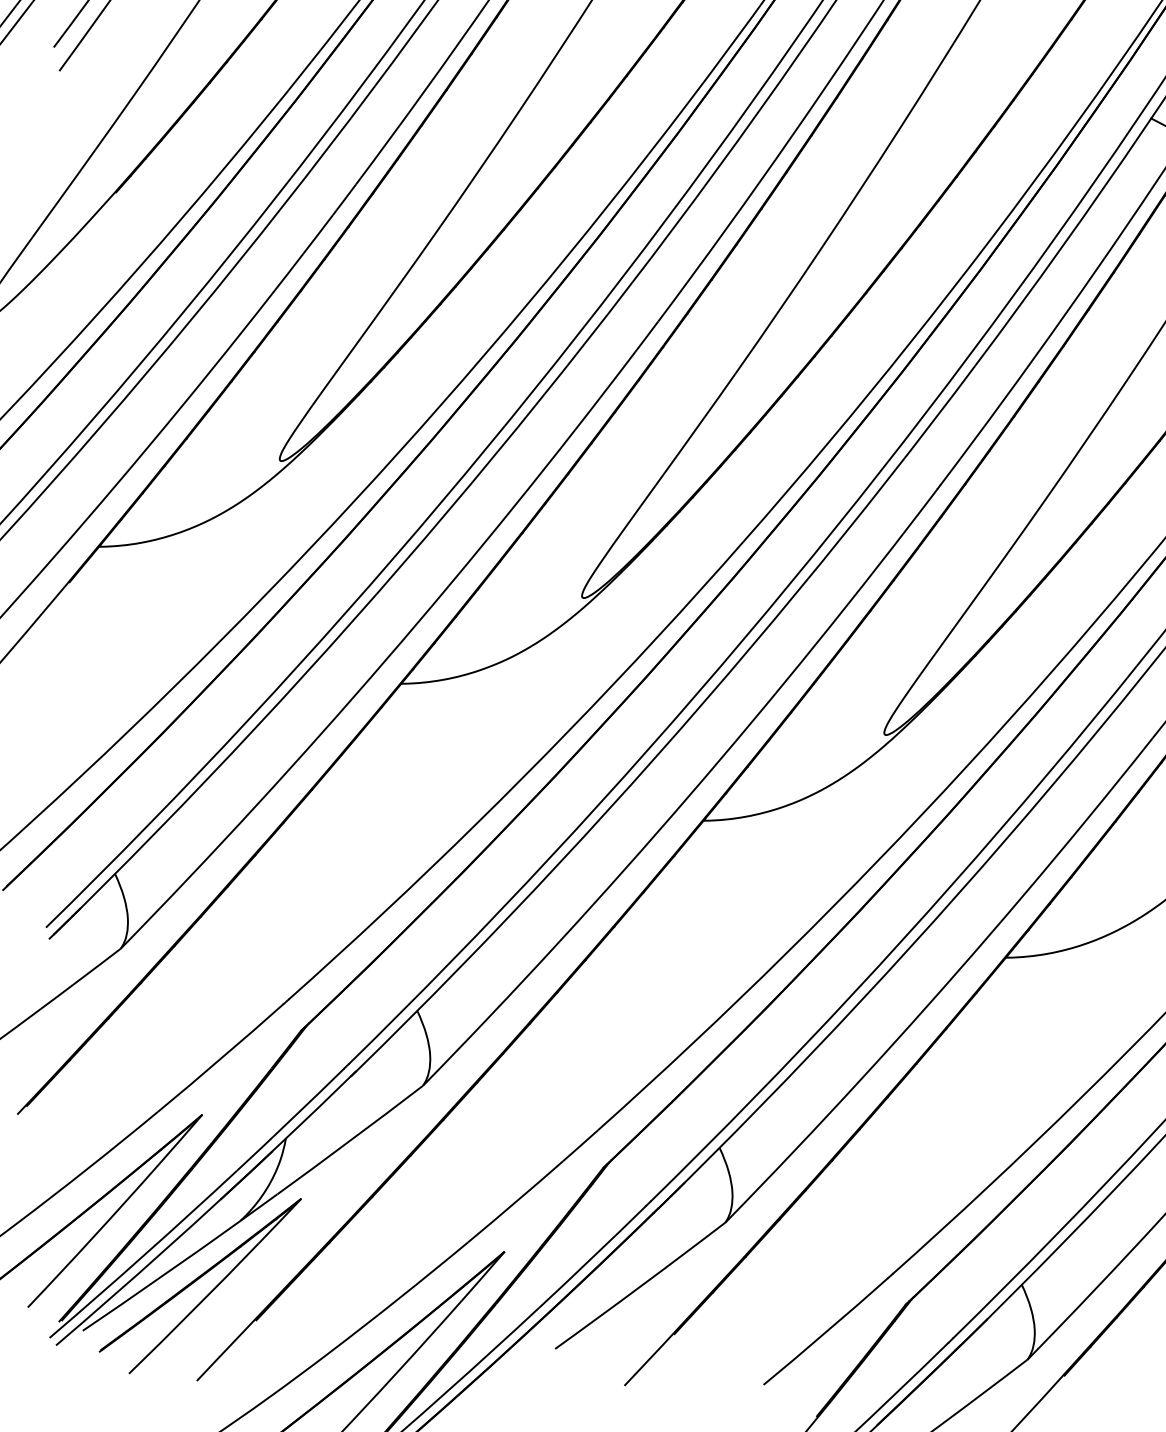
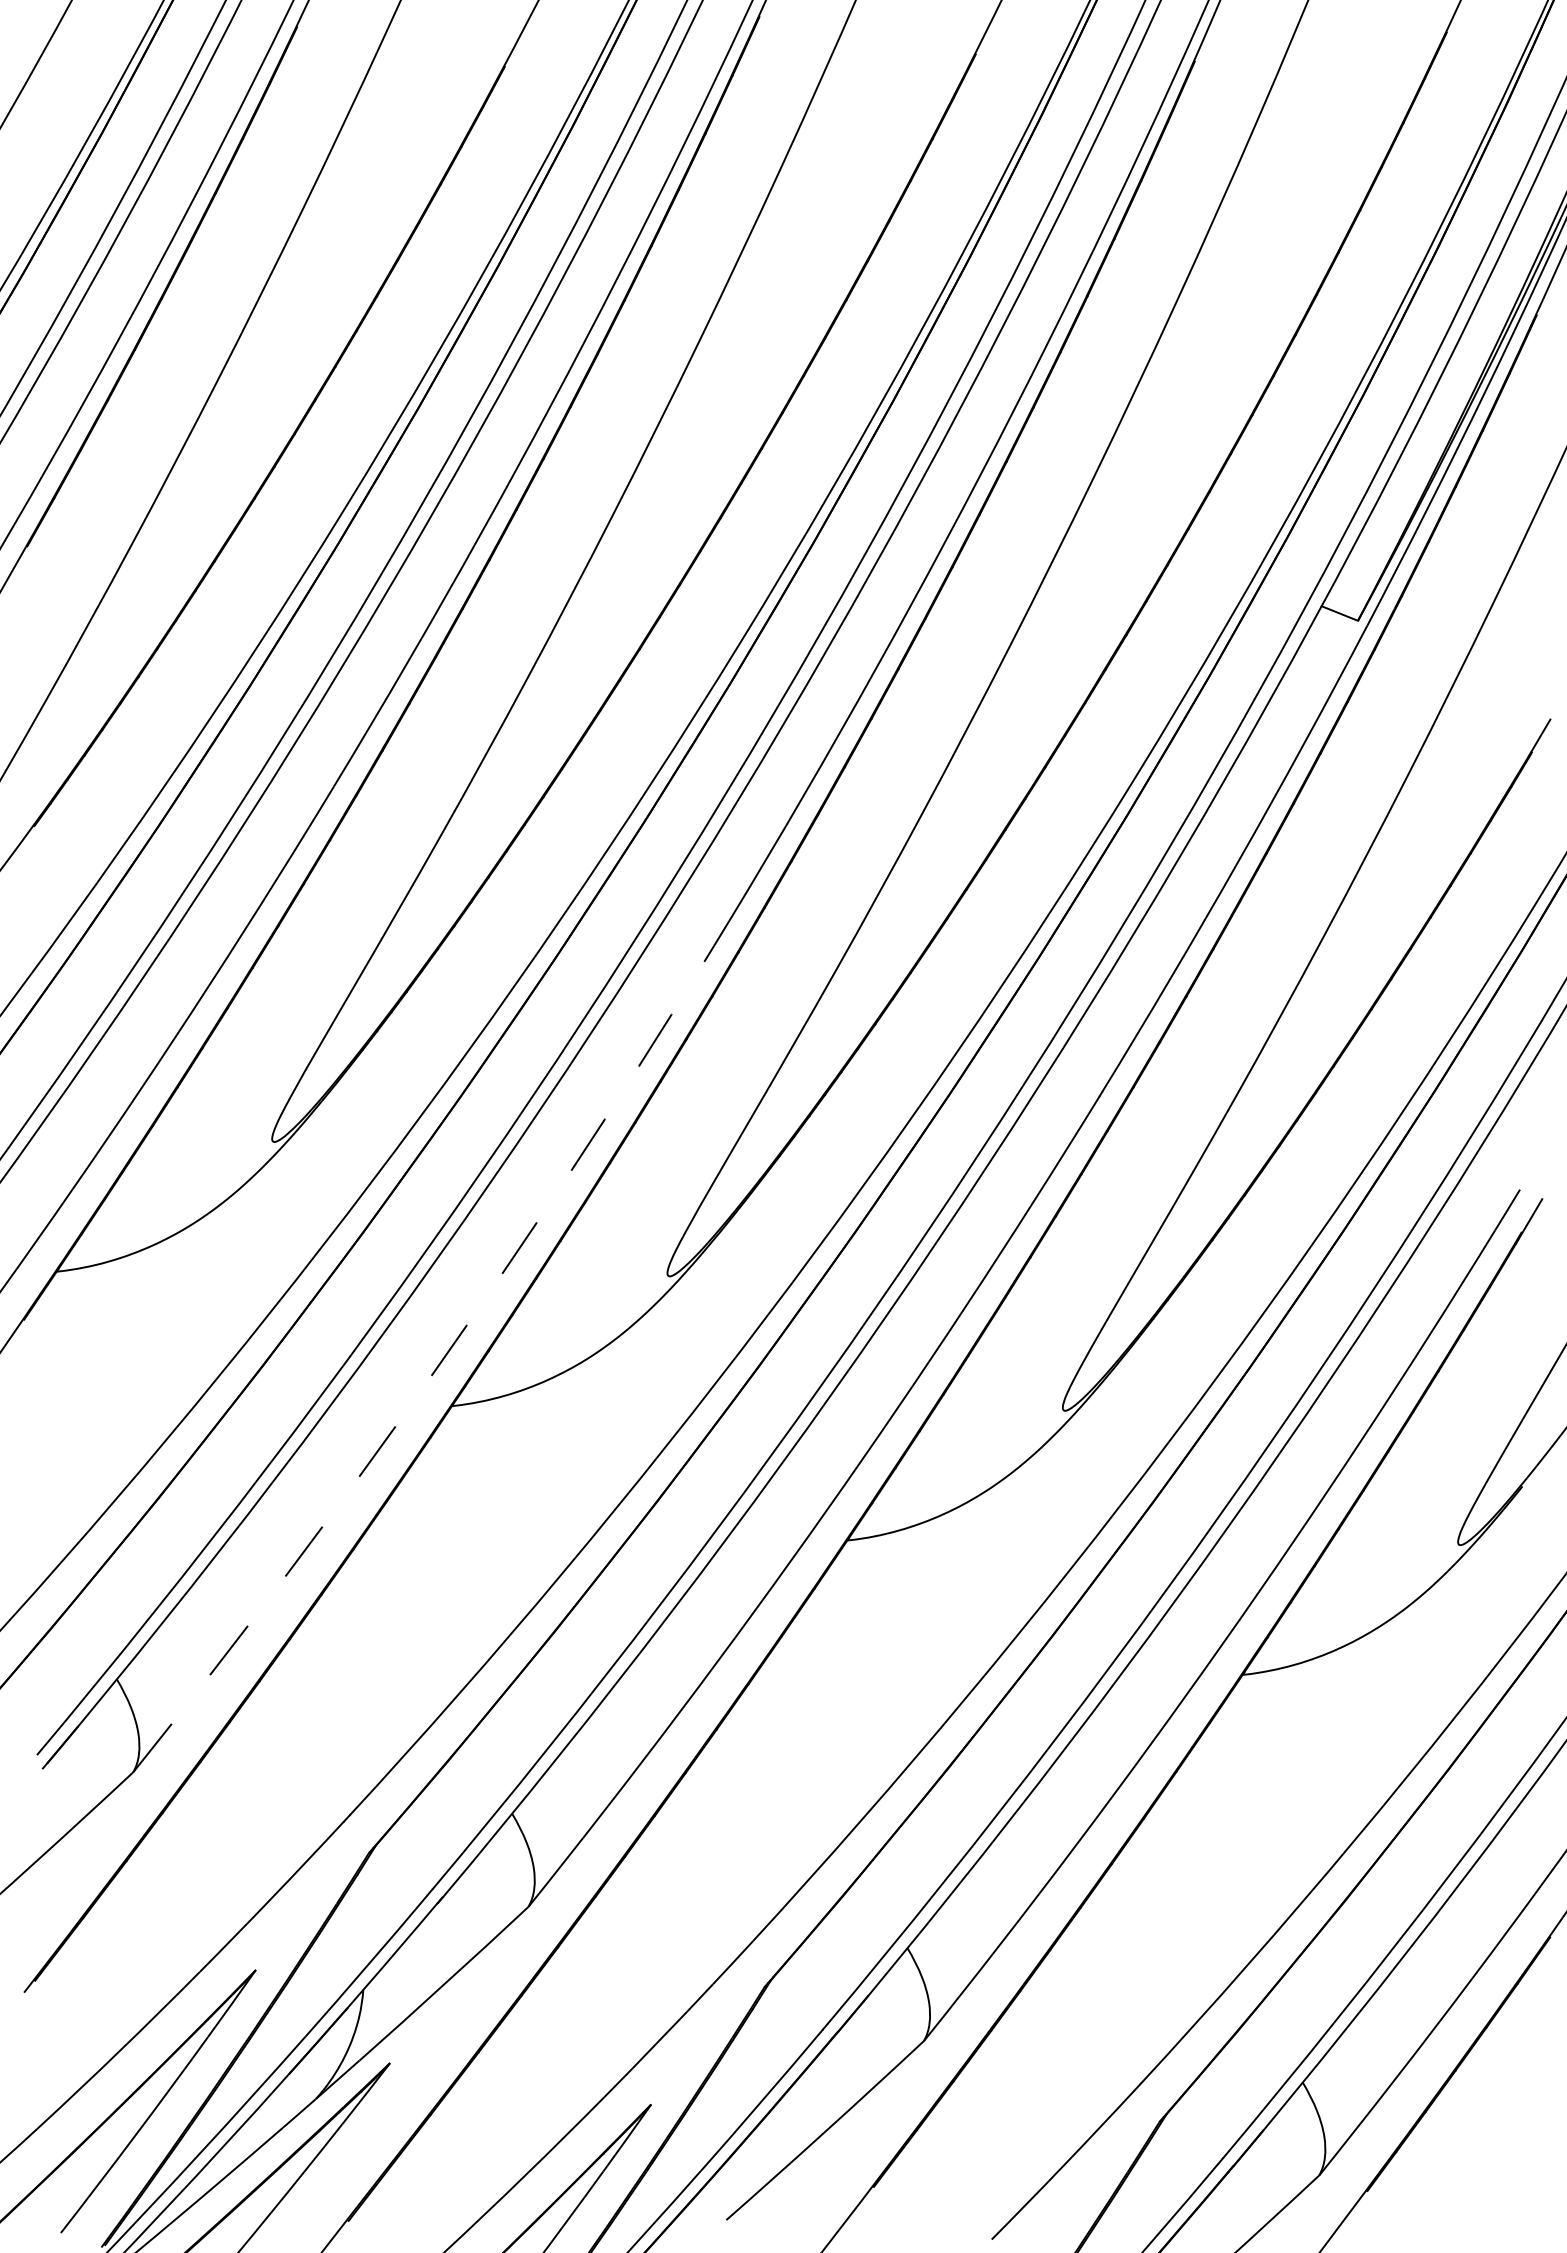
arc: (387, 658) -> (431, 1376), solid -> dashed

